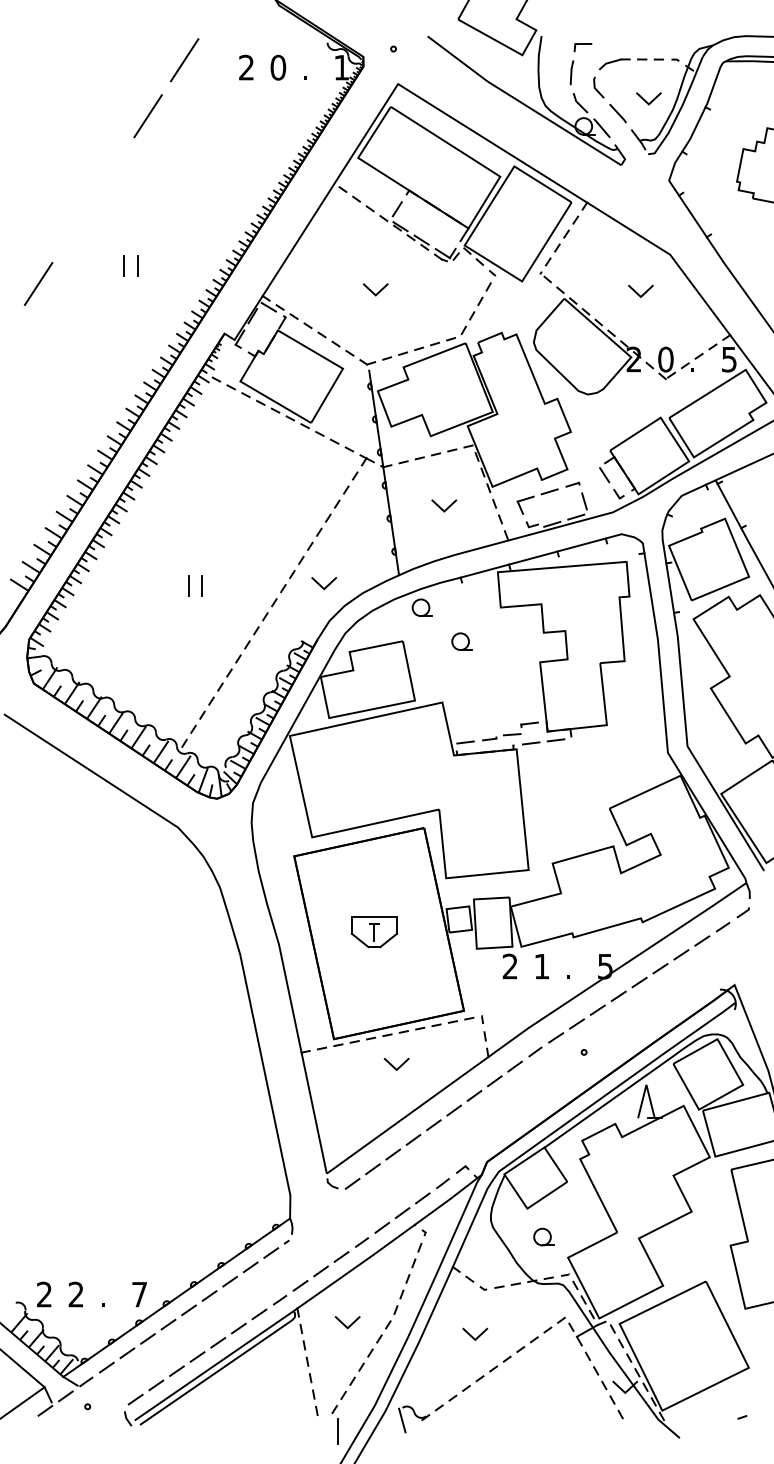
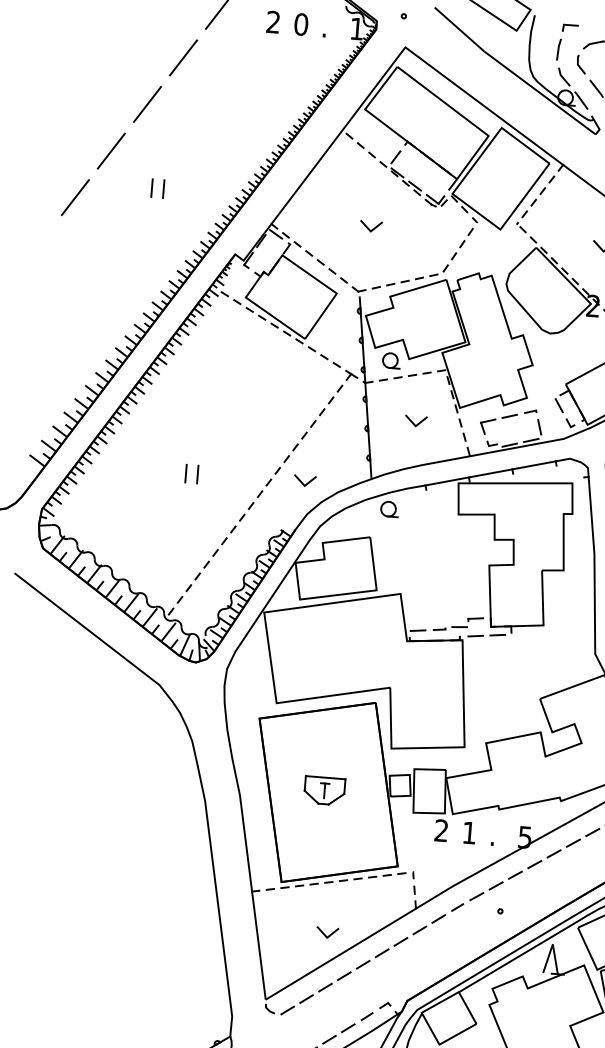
line: (111, 172) -> (147, 104), added
line: (74, 228) -> (110, 151), added
part: (461, 641) -> (391, 360), moved
line: (393, 1065) -> (324, 933), moved

